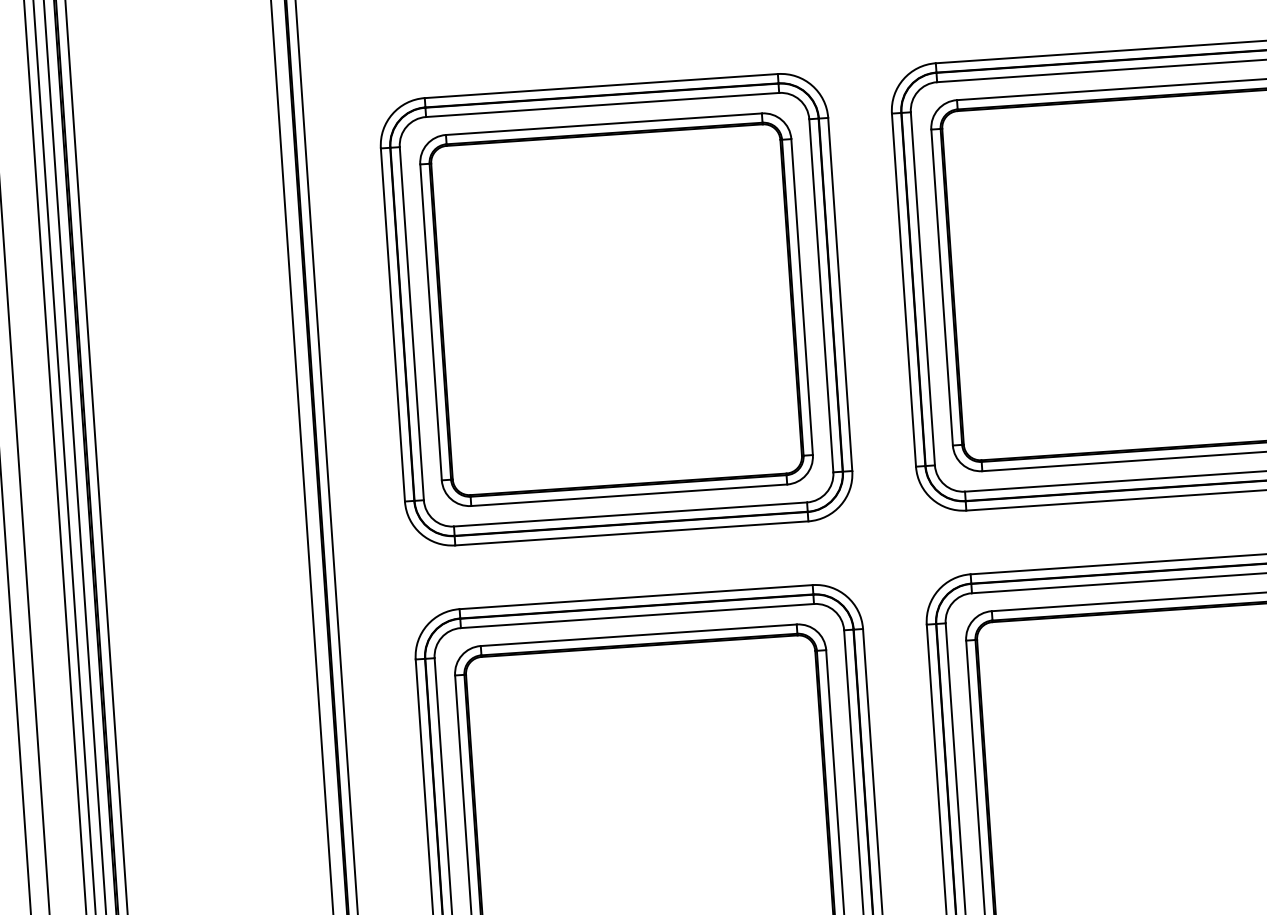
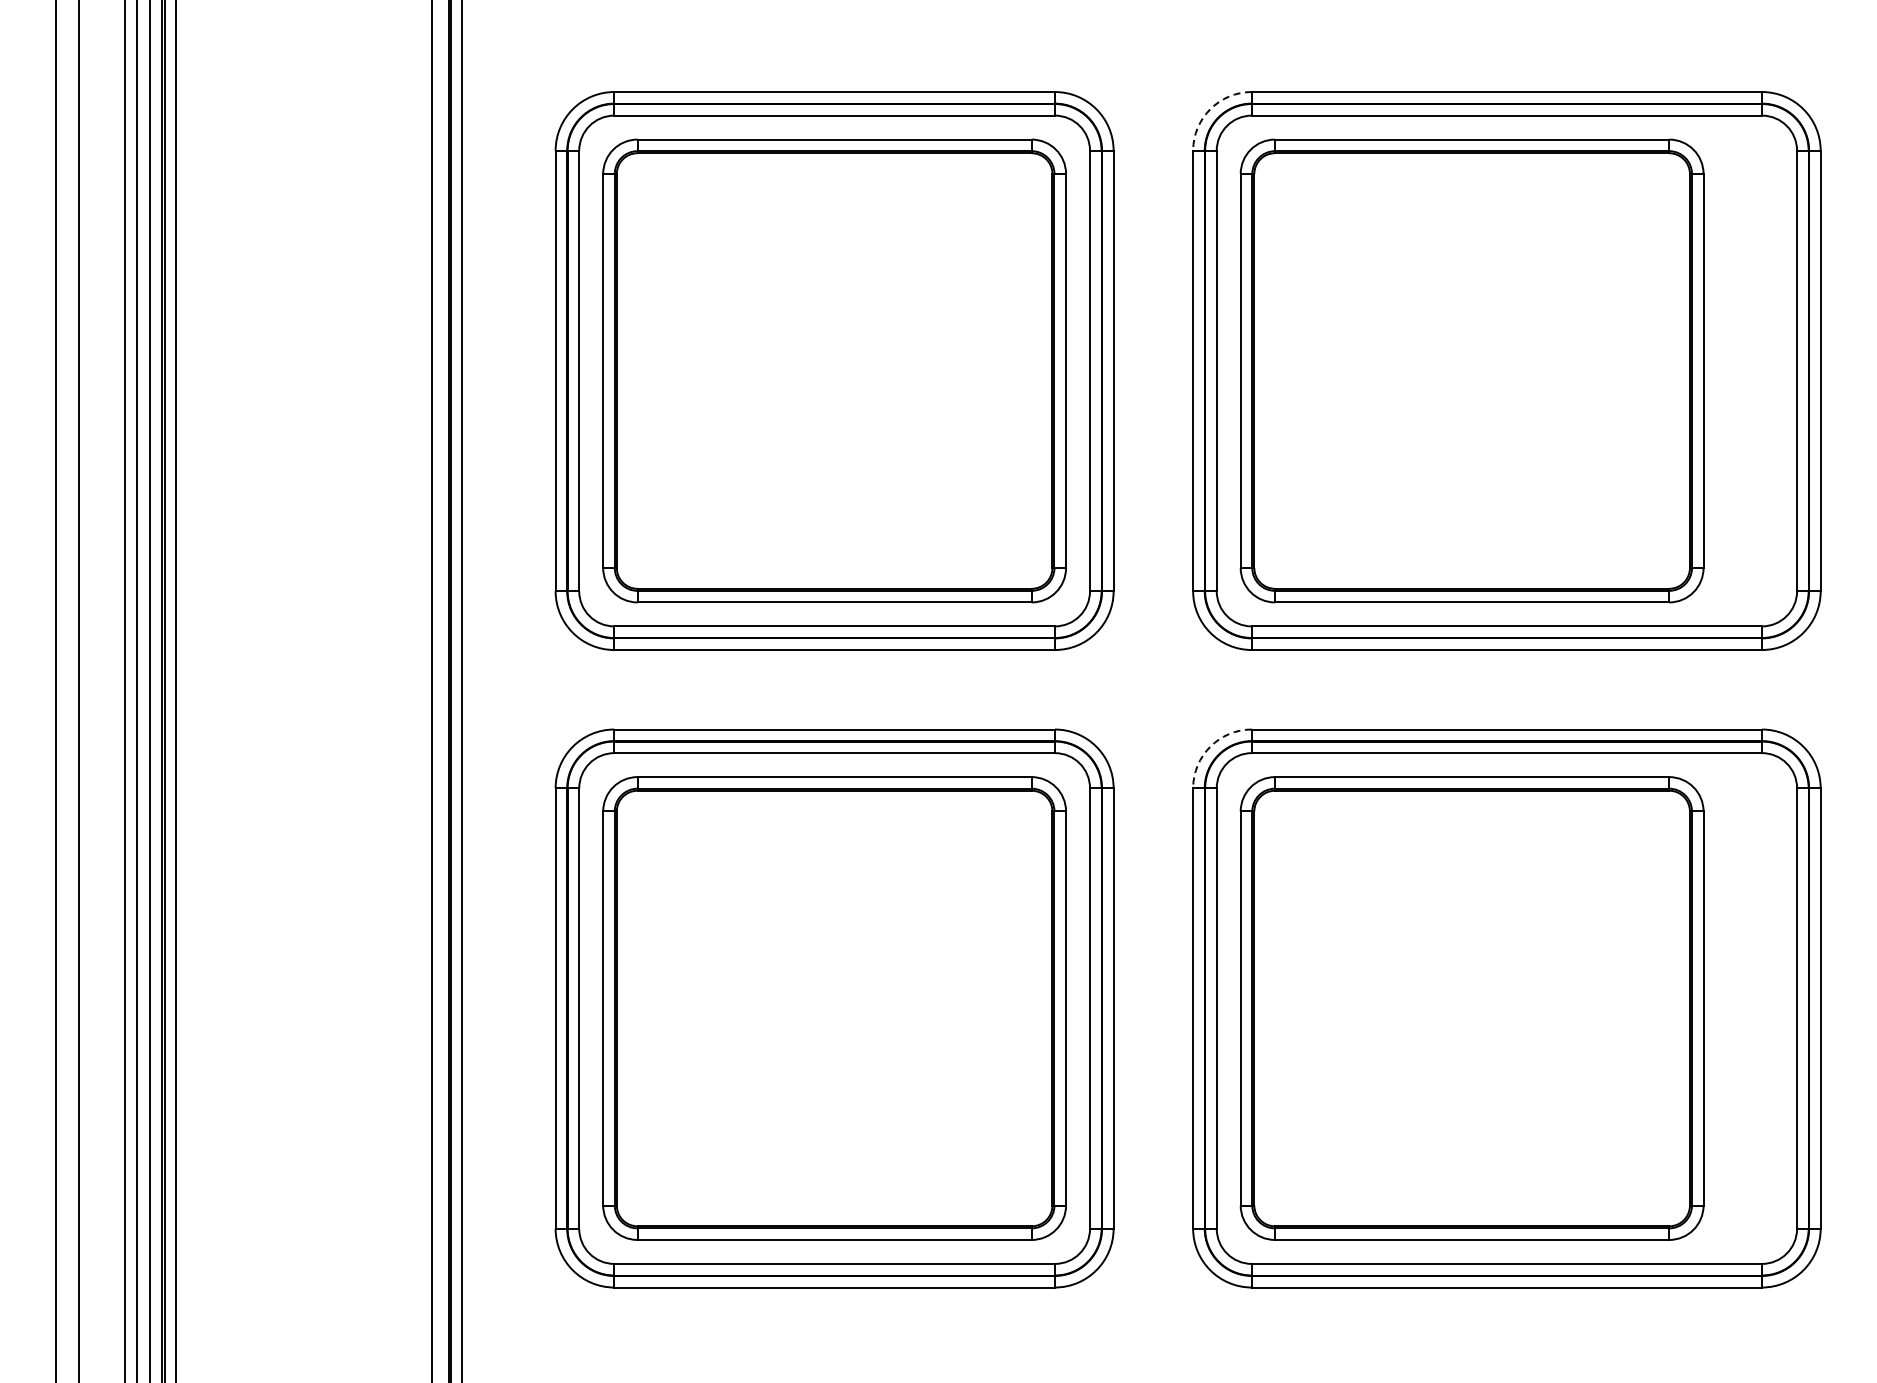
arc: (903, 79) -> (1210, 109), solid -> dashed
arc: (938, 590) -> (1210, 746), solid -> dashed

